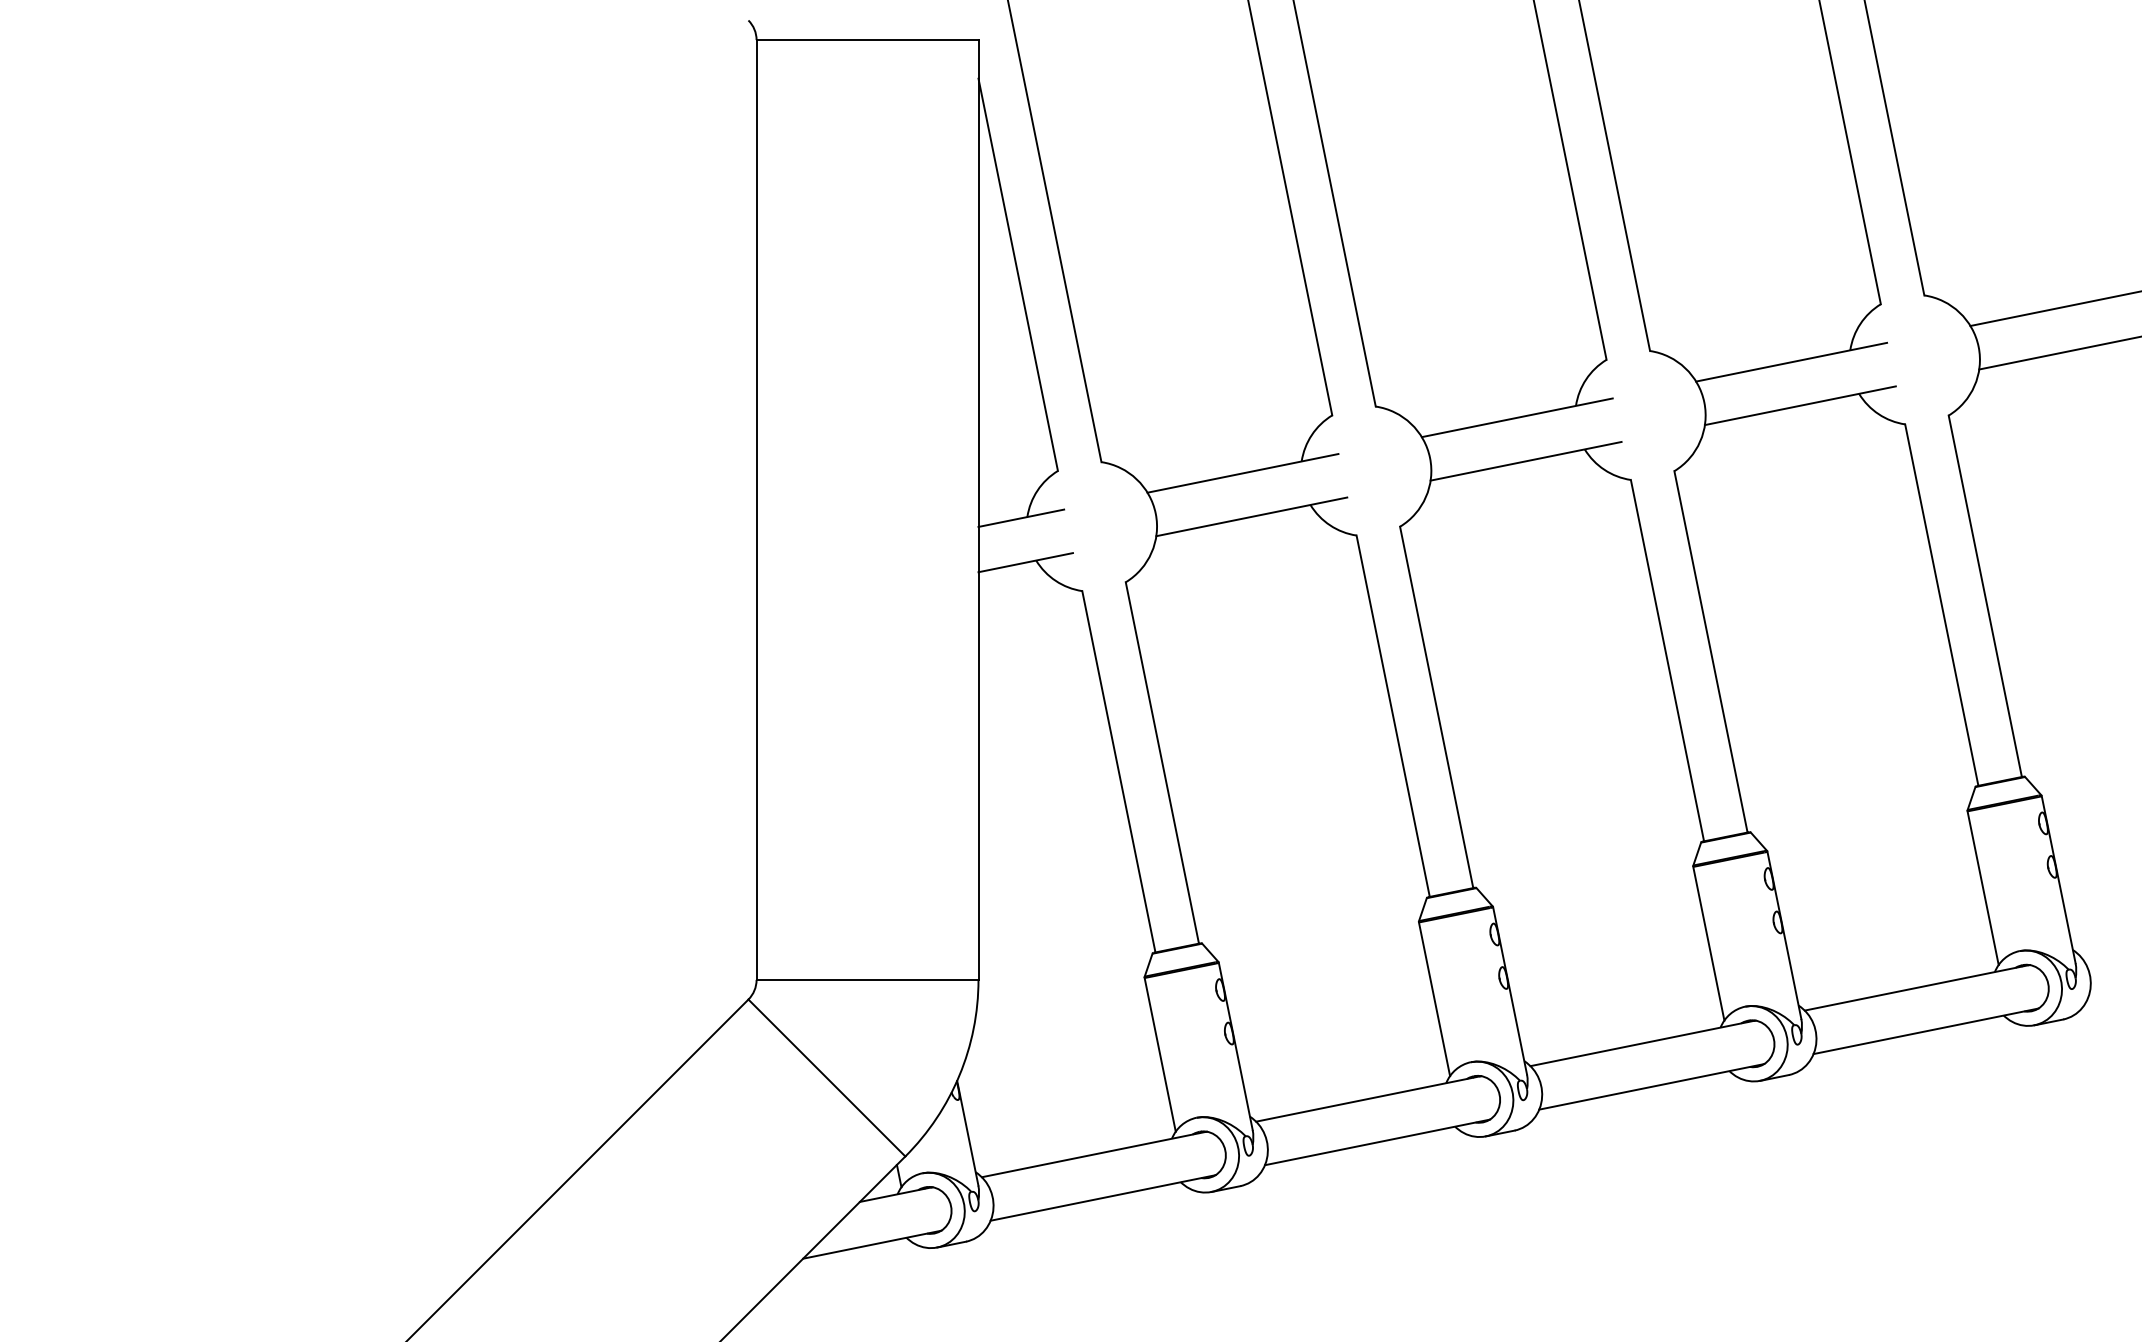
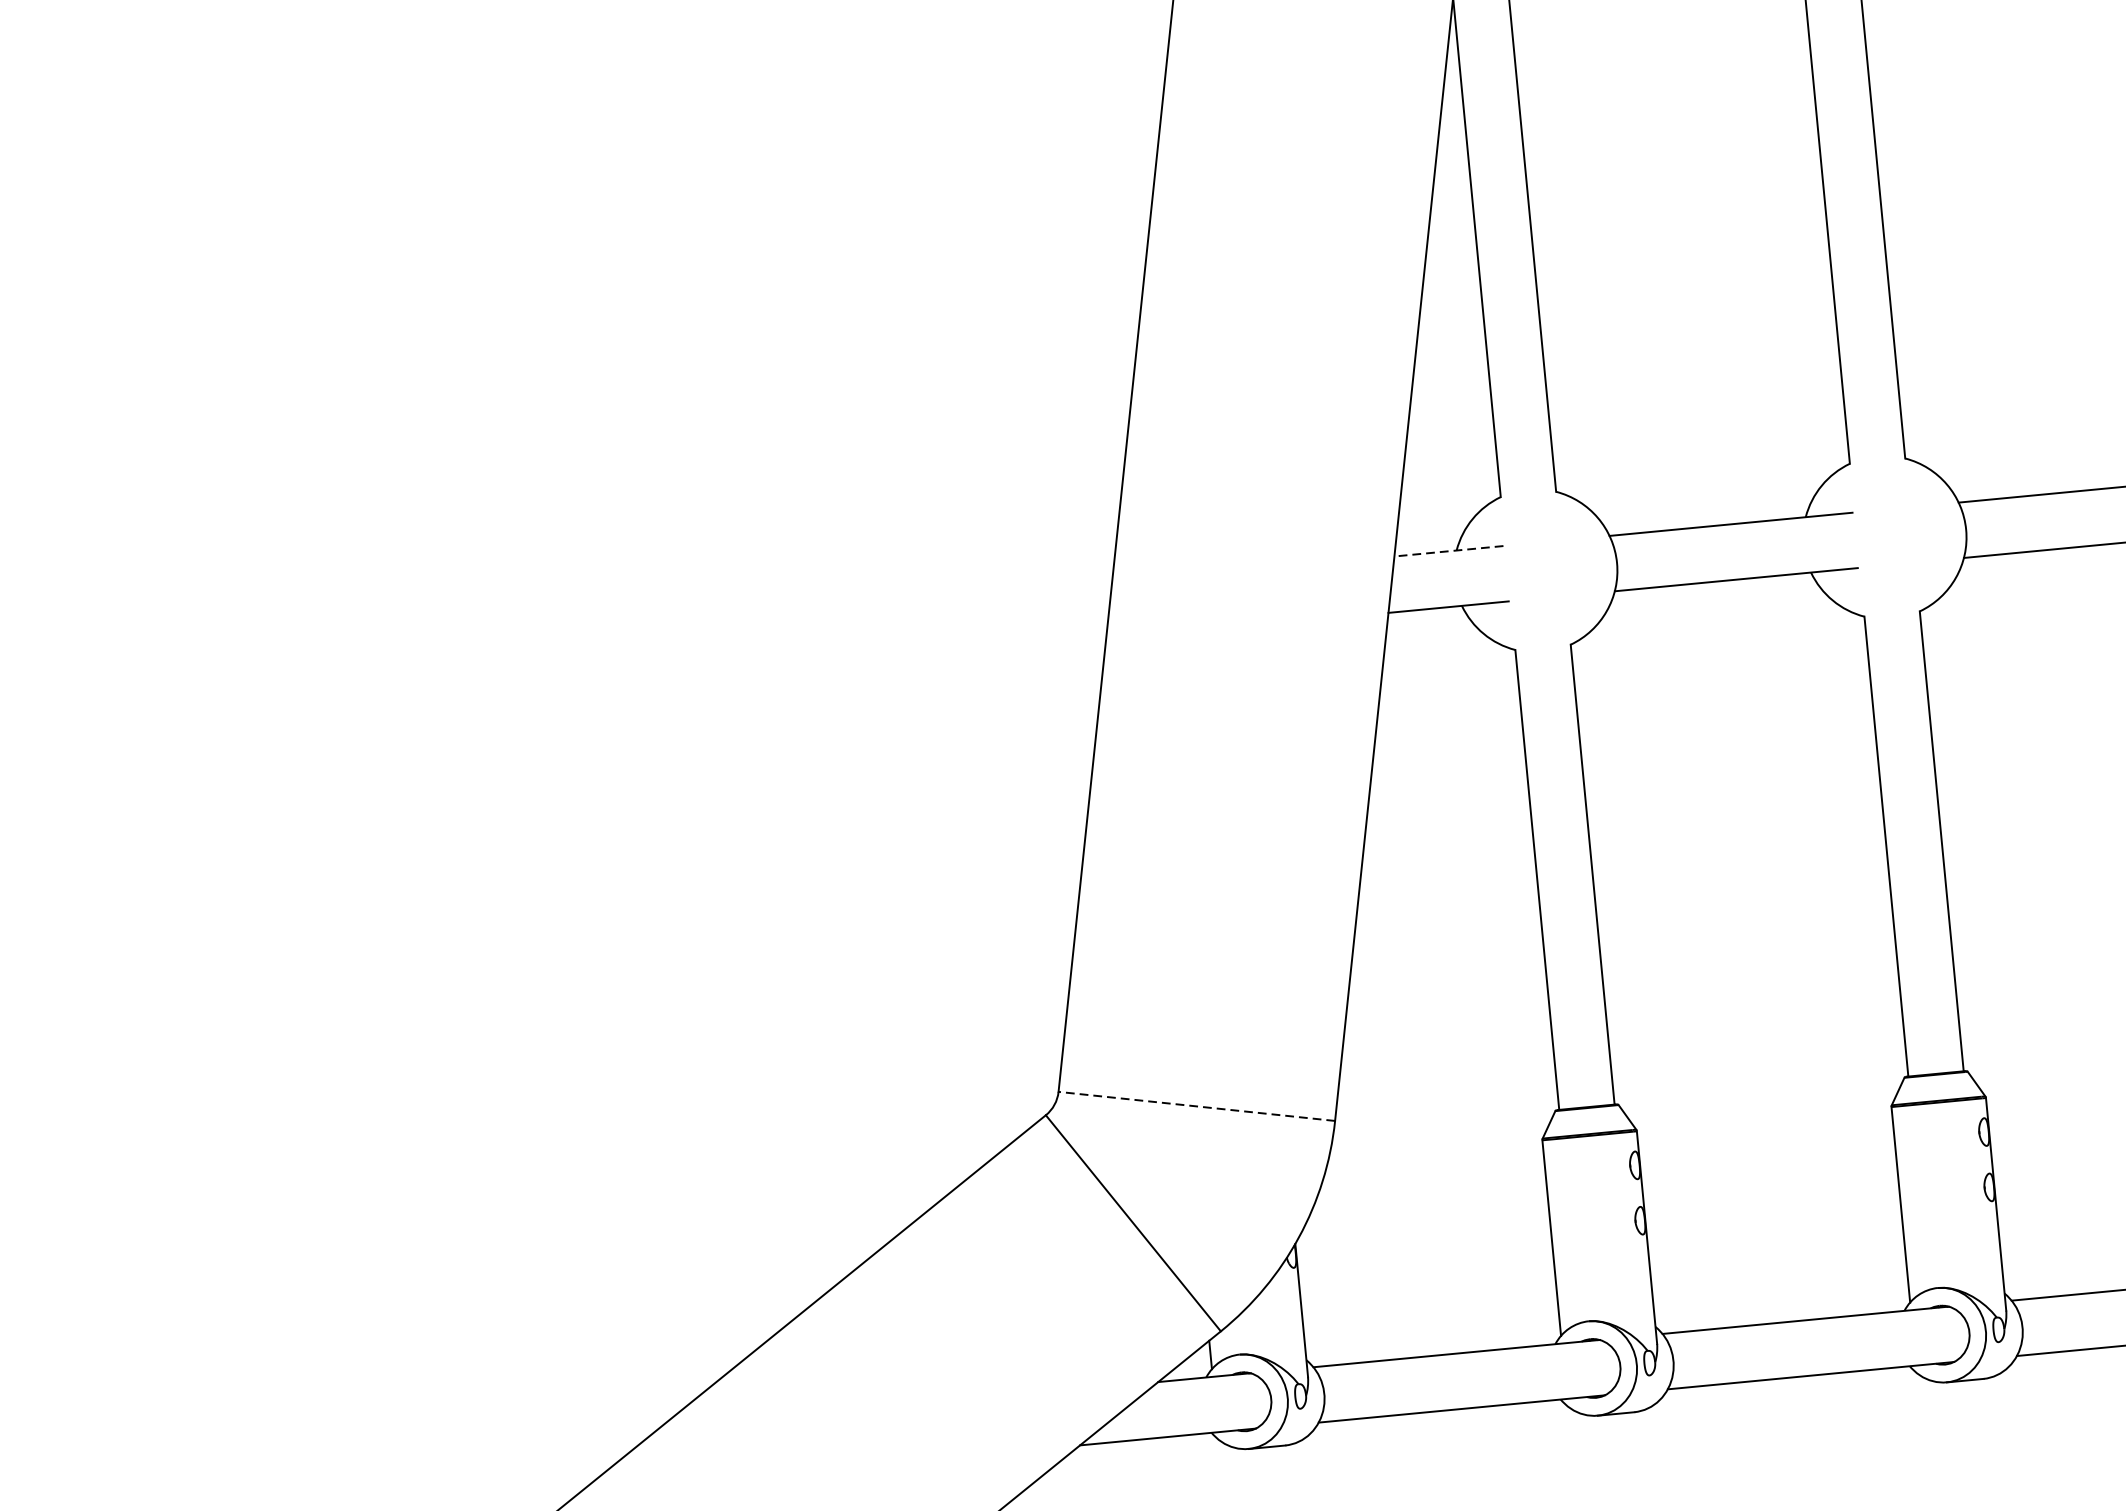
line: (1021, 518) -> (1449, 551), solid -> dashed
line: (867, 979) -> (1196, 1105), solid -> dashed

